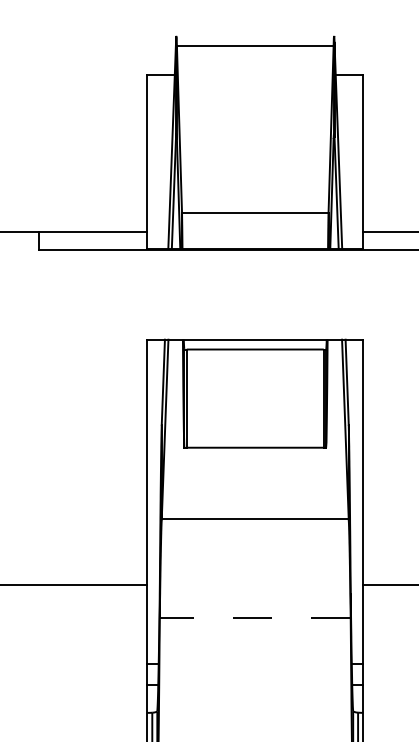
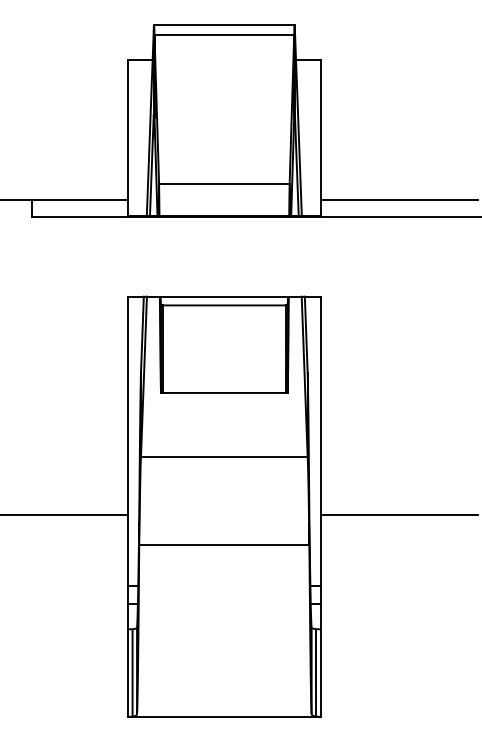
line: (255, 35) -> (224, 25), added
line: (254, 617) -> (223, 544), dashed -> solid

